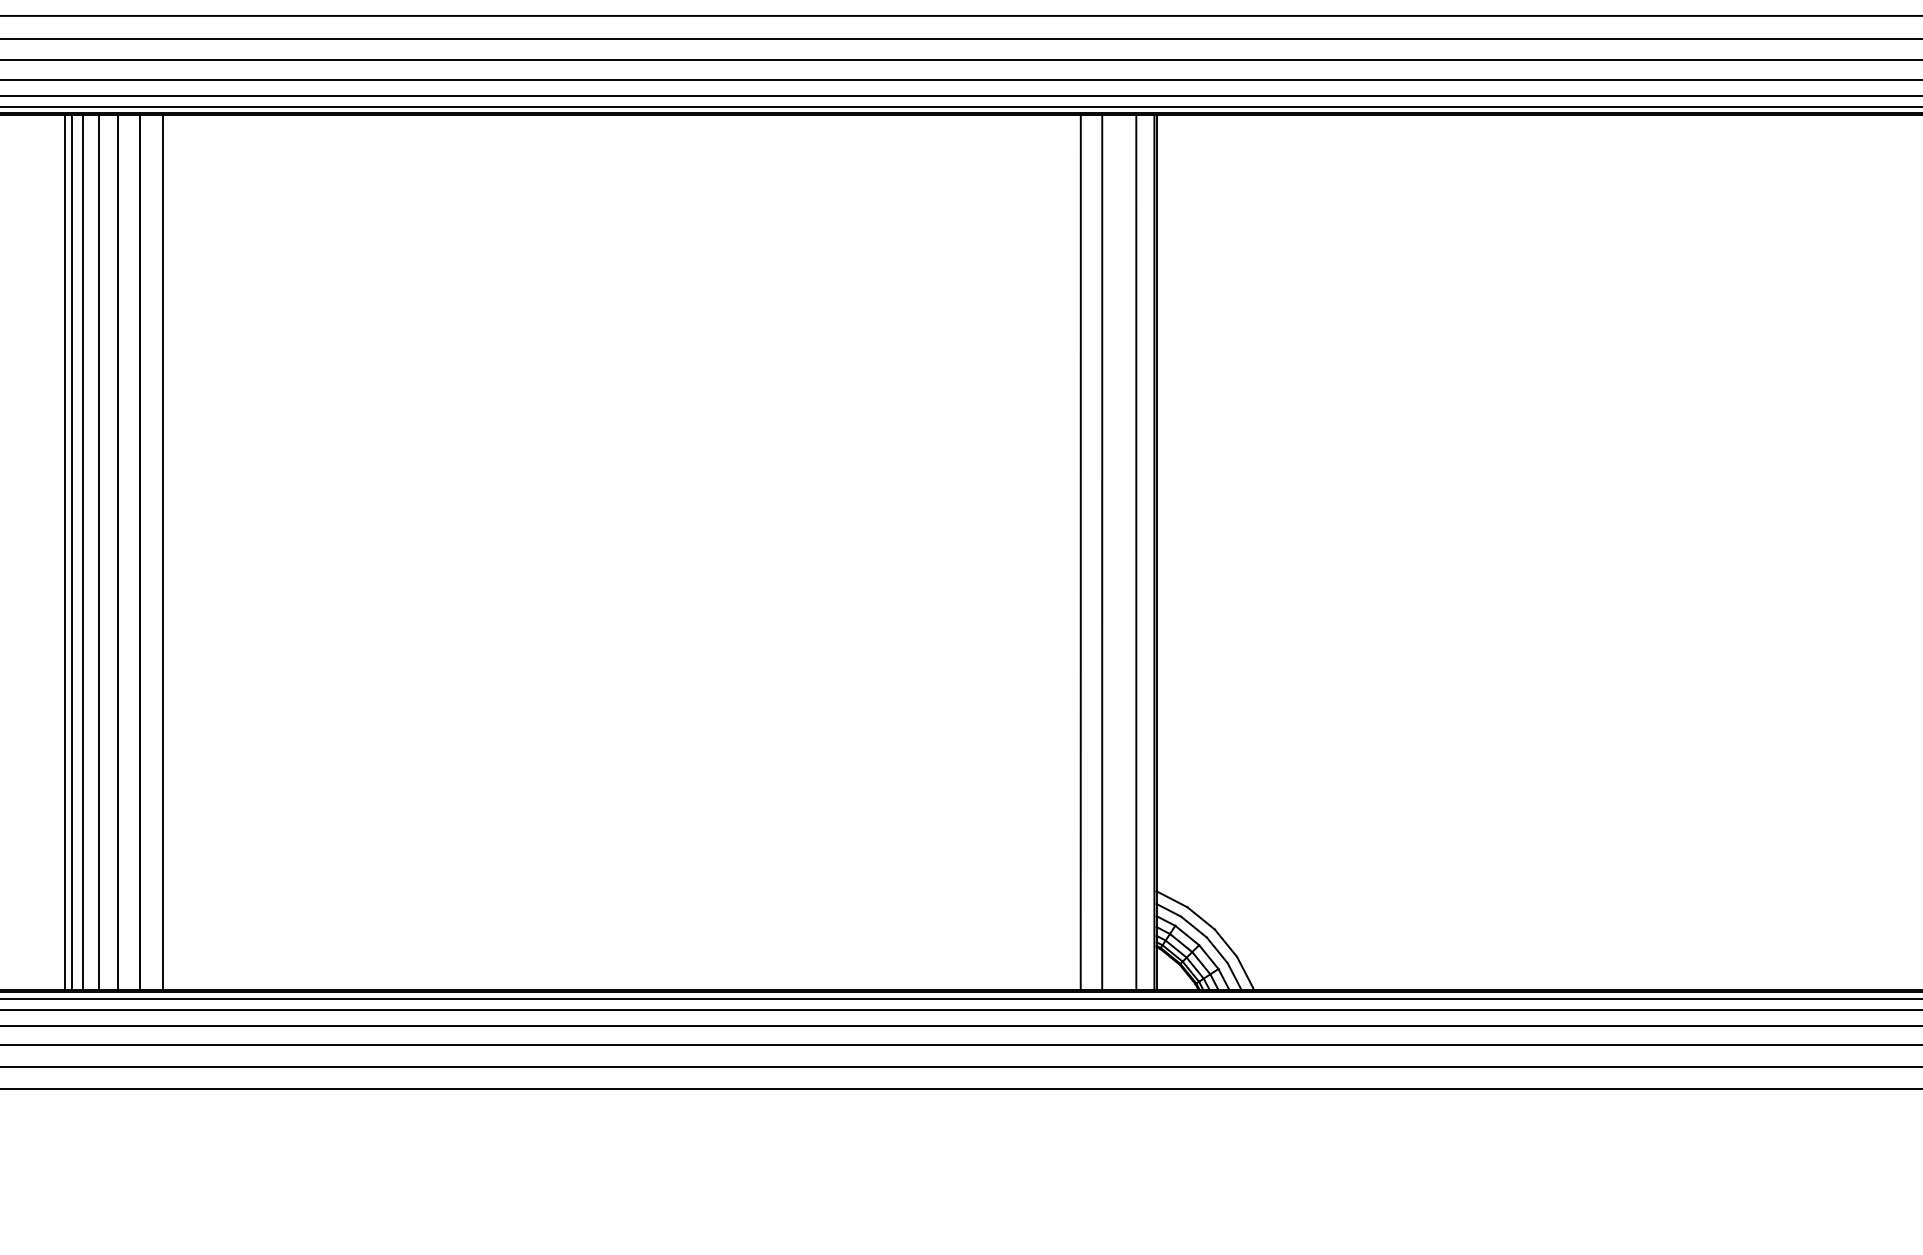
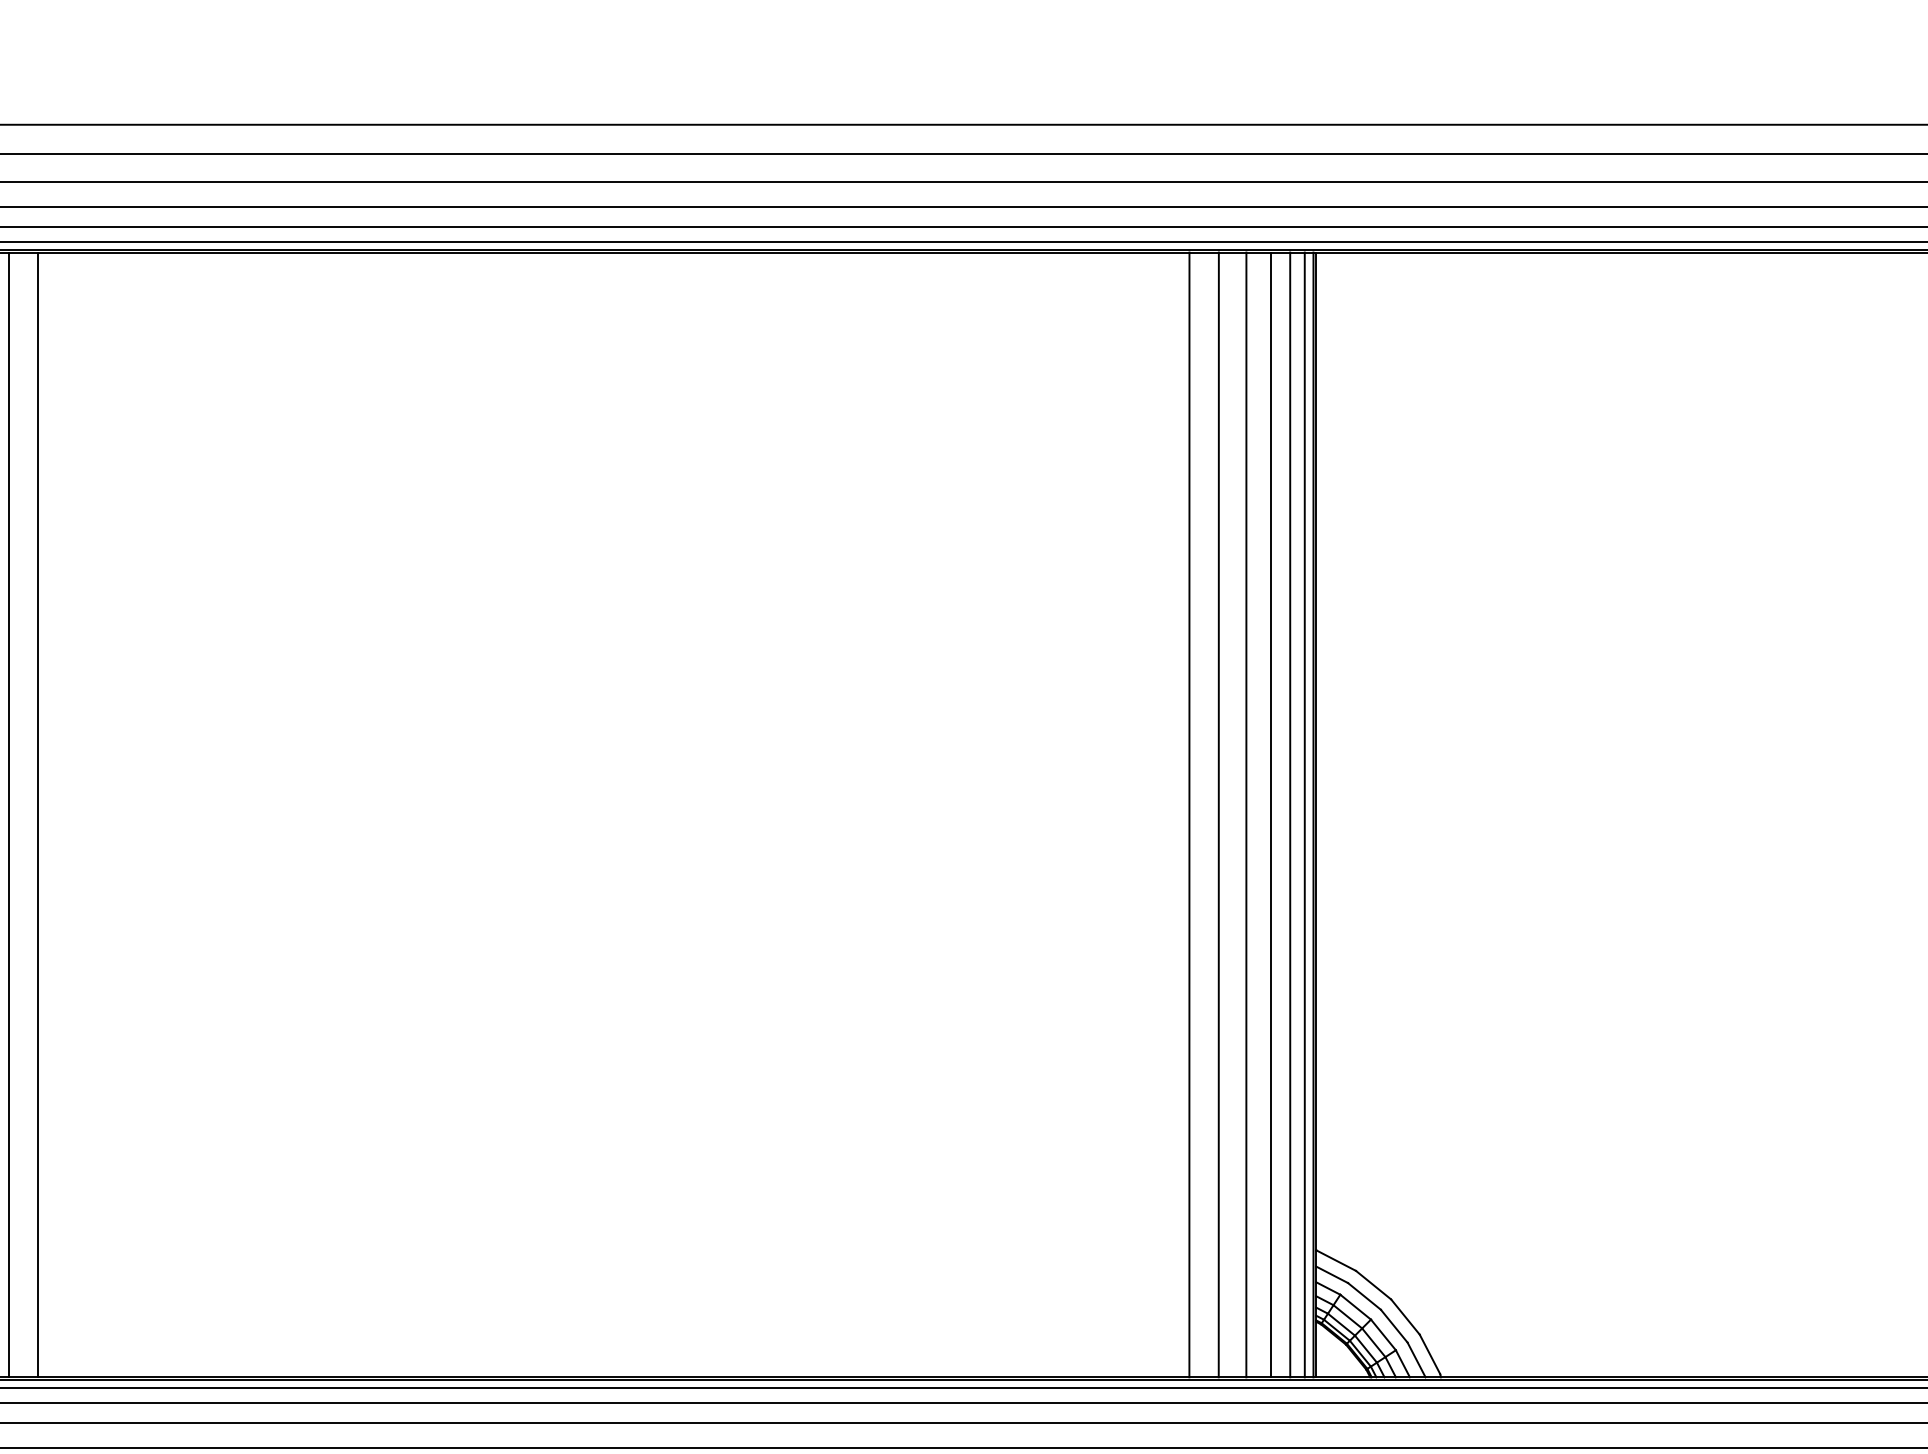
line: (1057, 552) -> (1188, 814), added
line: (1120, 552) -> (1269, 814), added
line: (1147, 552) -> (1304, 814), added

